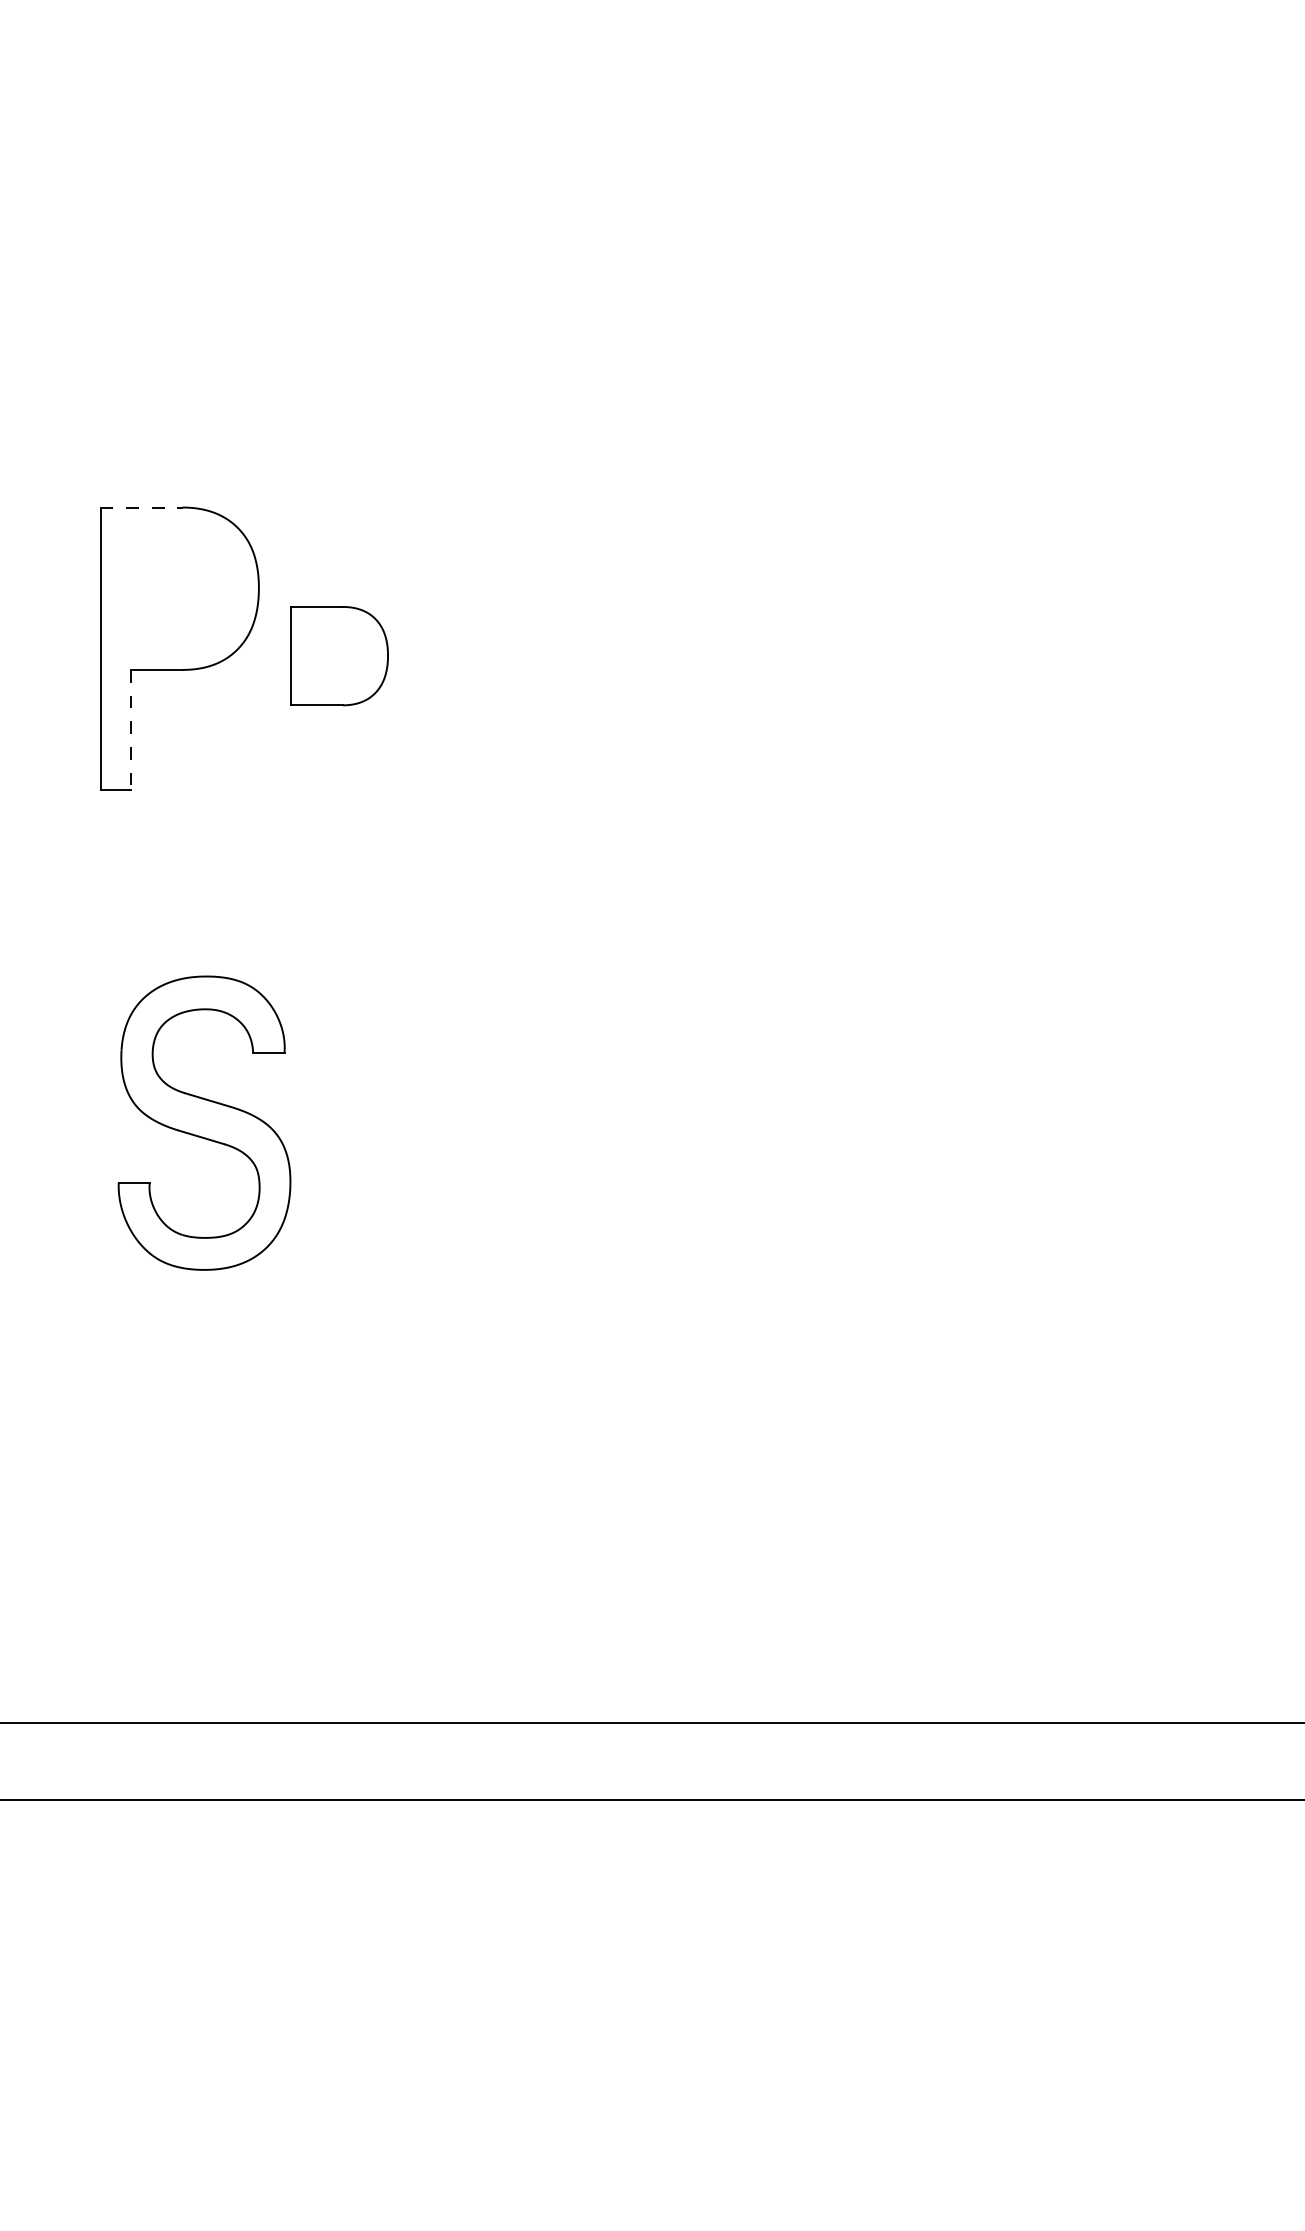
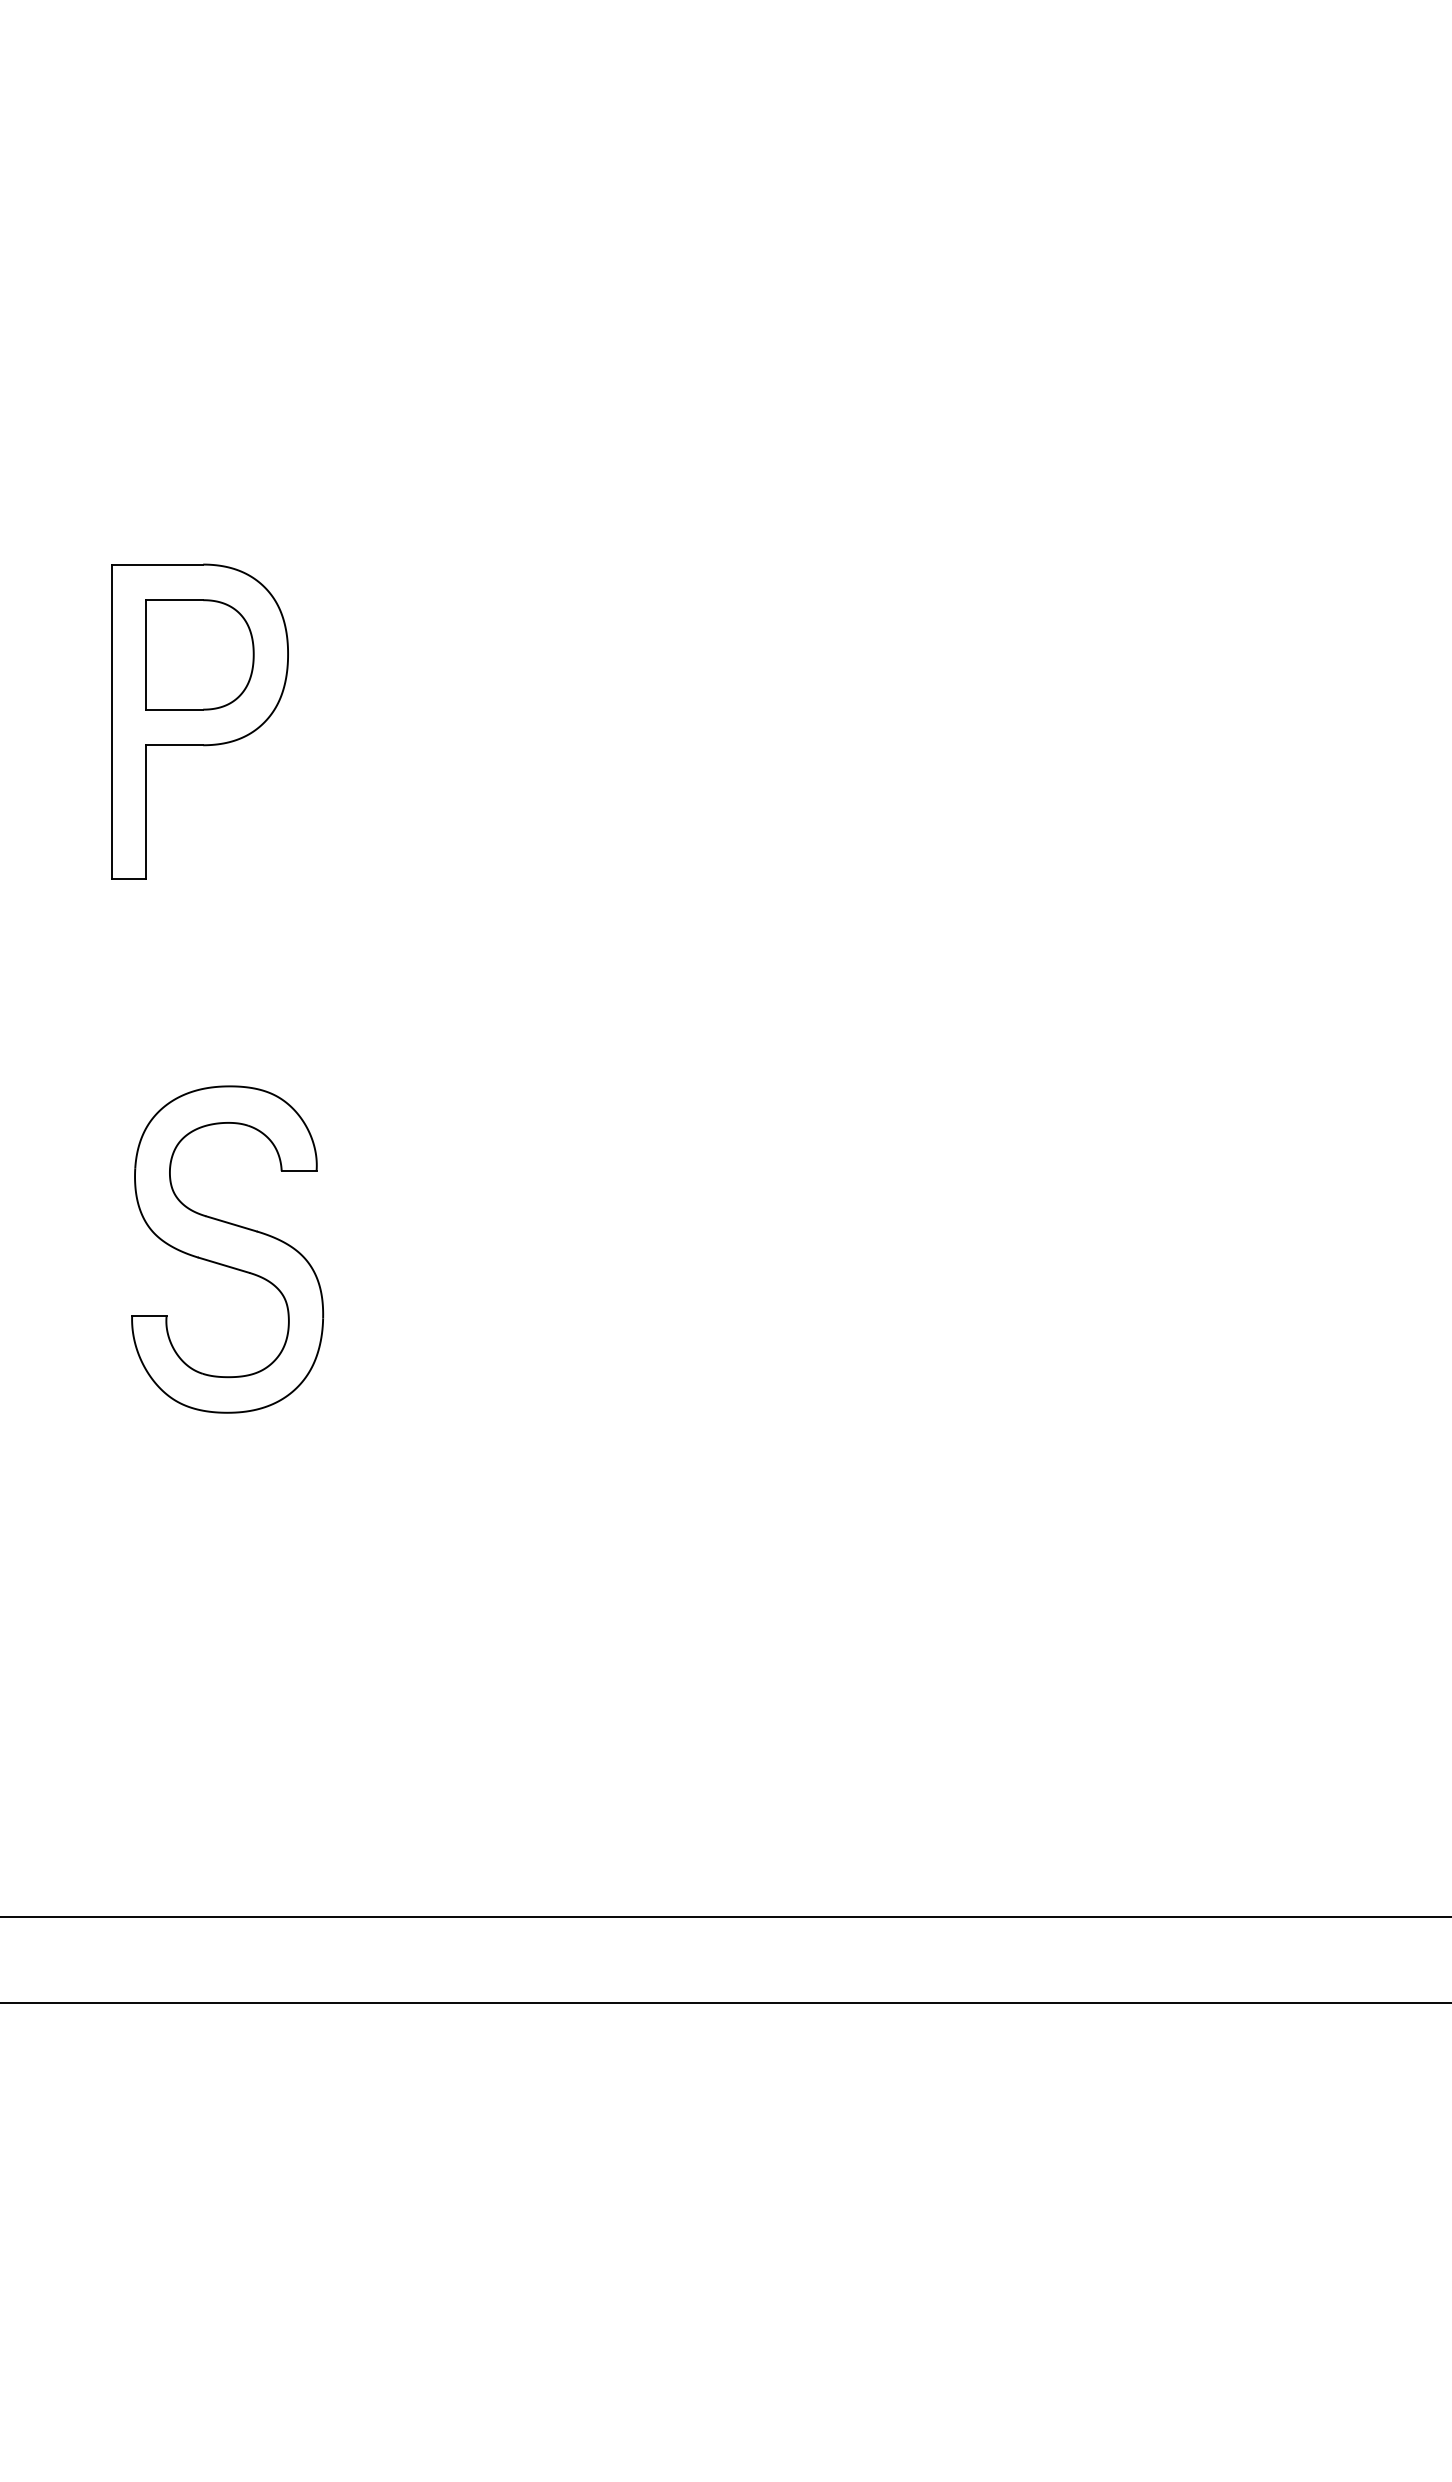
line: (141, 507) -> (157, 564), dashed -> solid
part: (339, 655) -> (199, 654), moved
line: (131, 729) -> (146, 811), dashed -> solid

